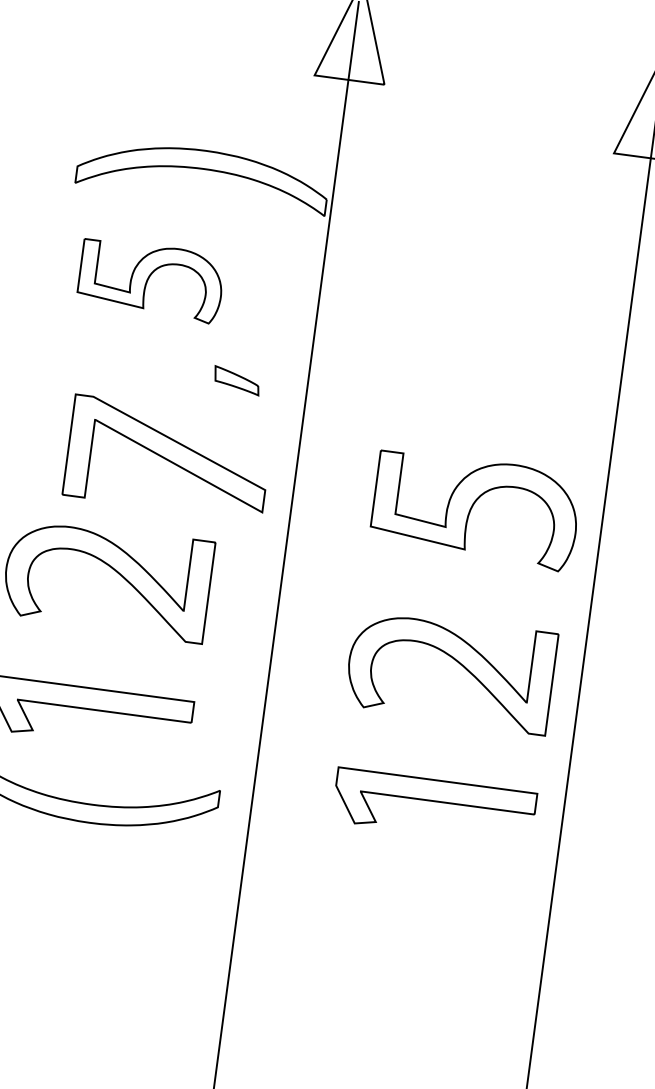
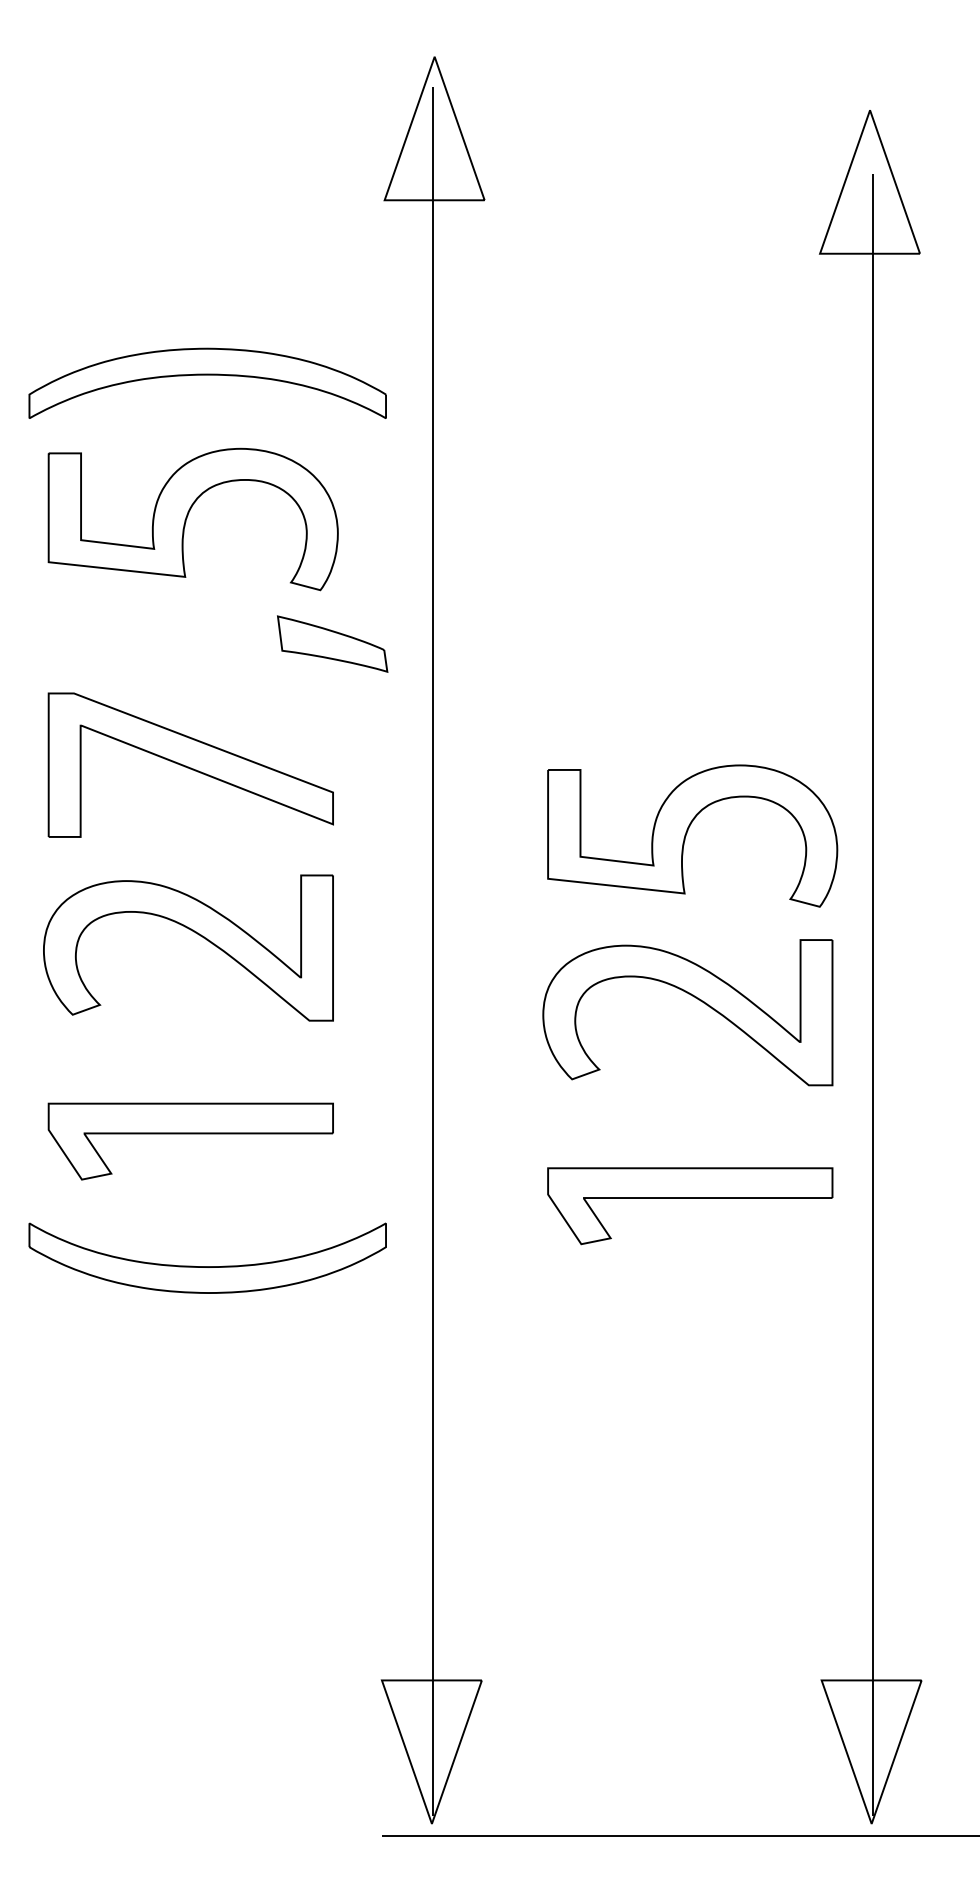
part: (203, 169) -> (207, 375), moved
part: (150, 280) -> (192, 519), size x1.43
part: (236, 380) -> (332, 643), size x1.67
part: (168, 457) -> (190, 764), moved
part: (475, 509) -> (692, 835), moved

